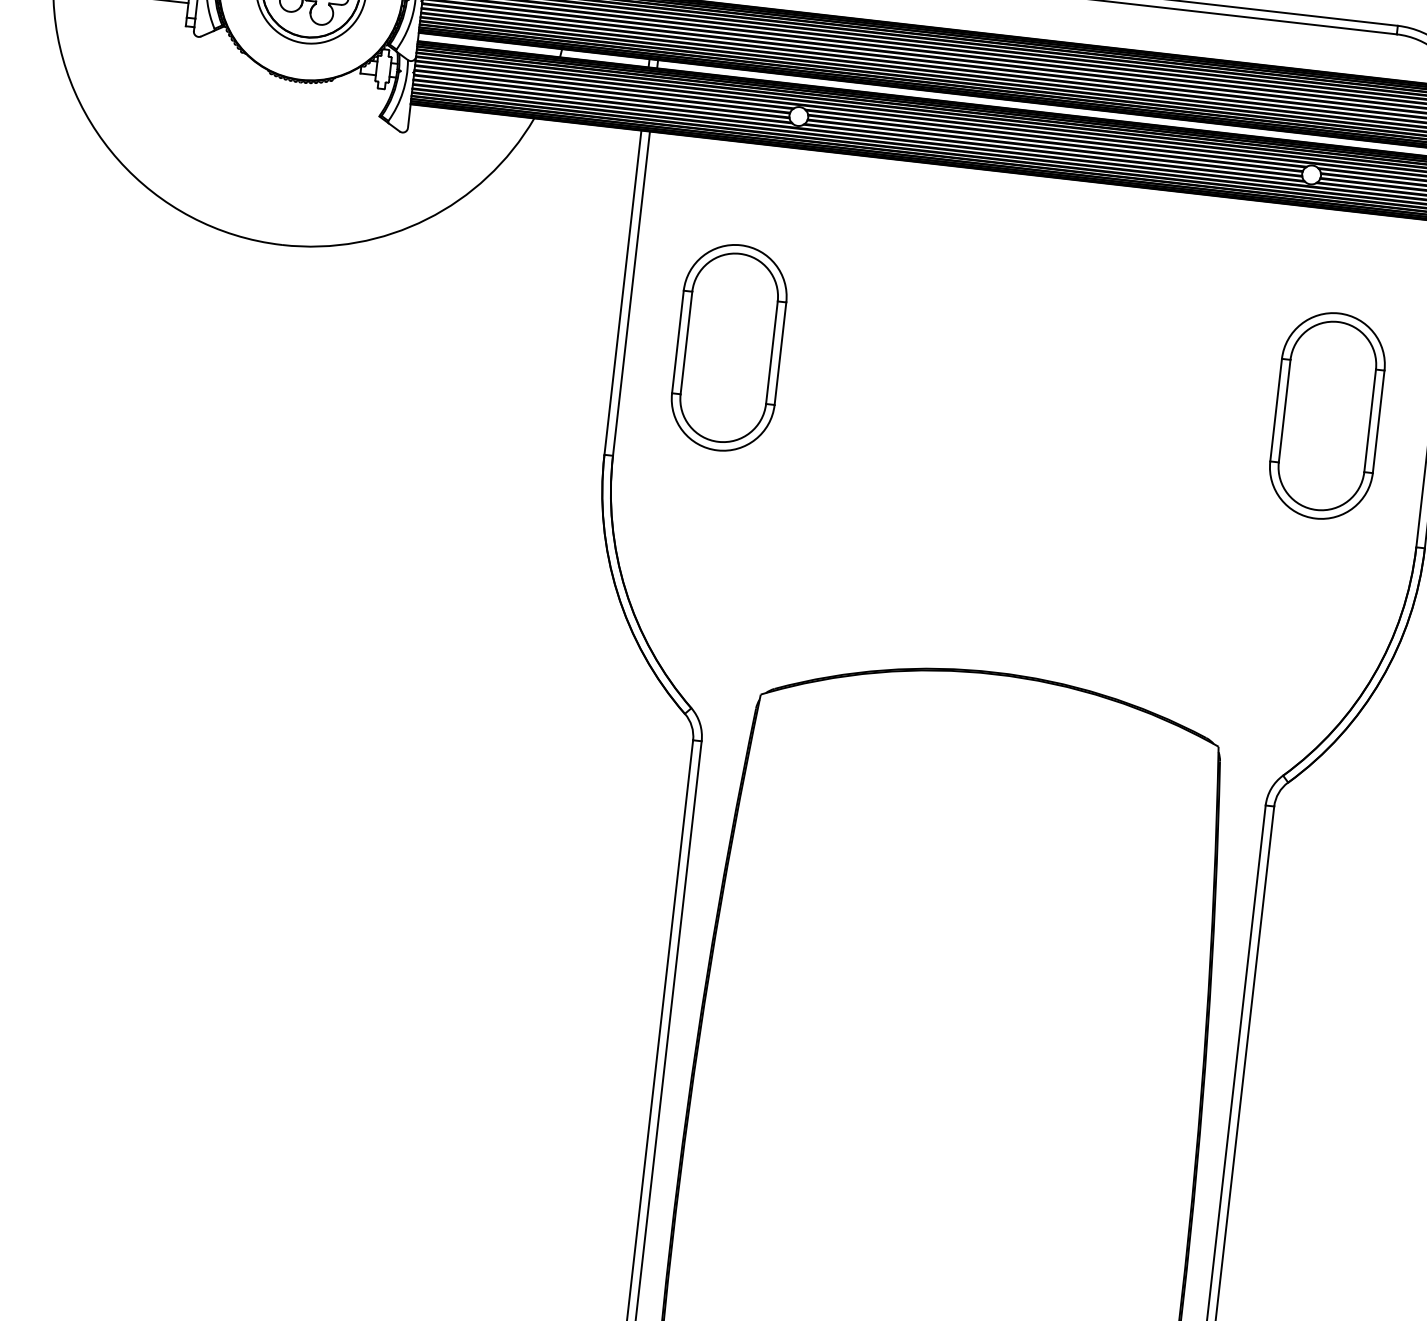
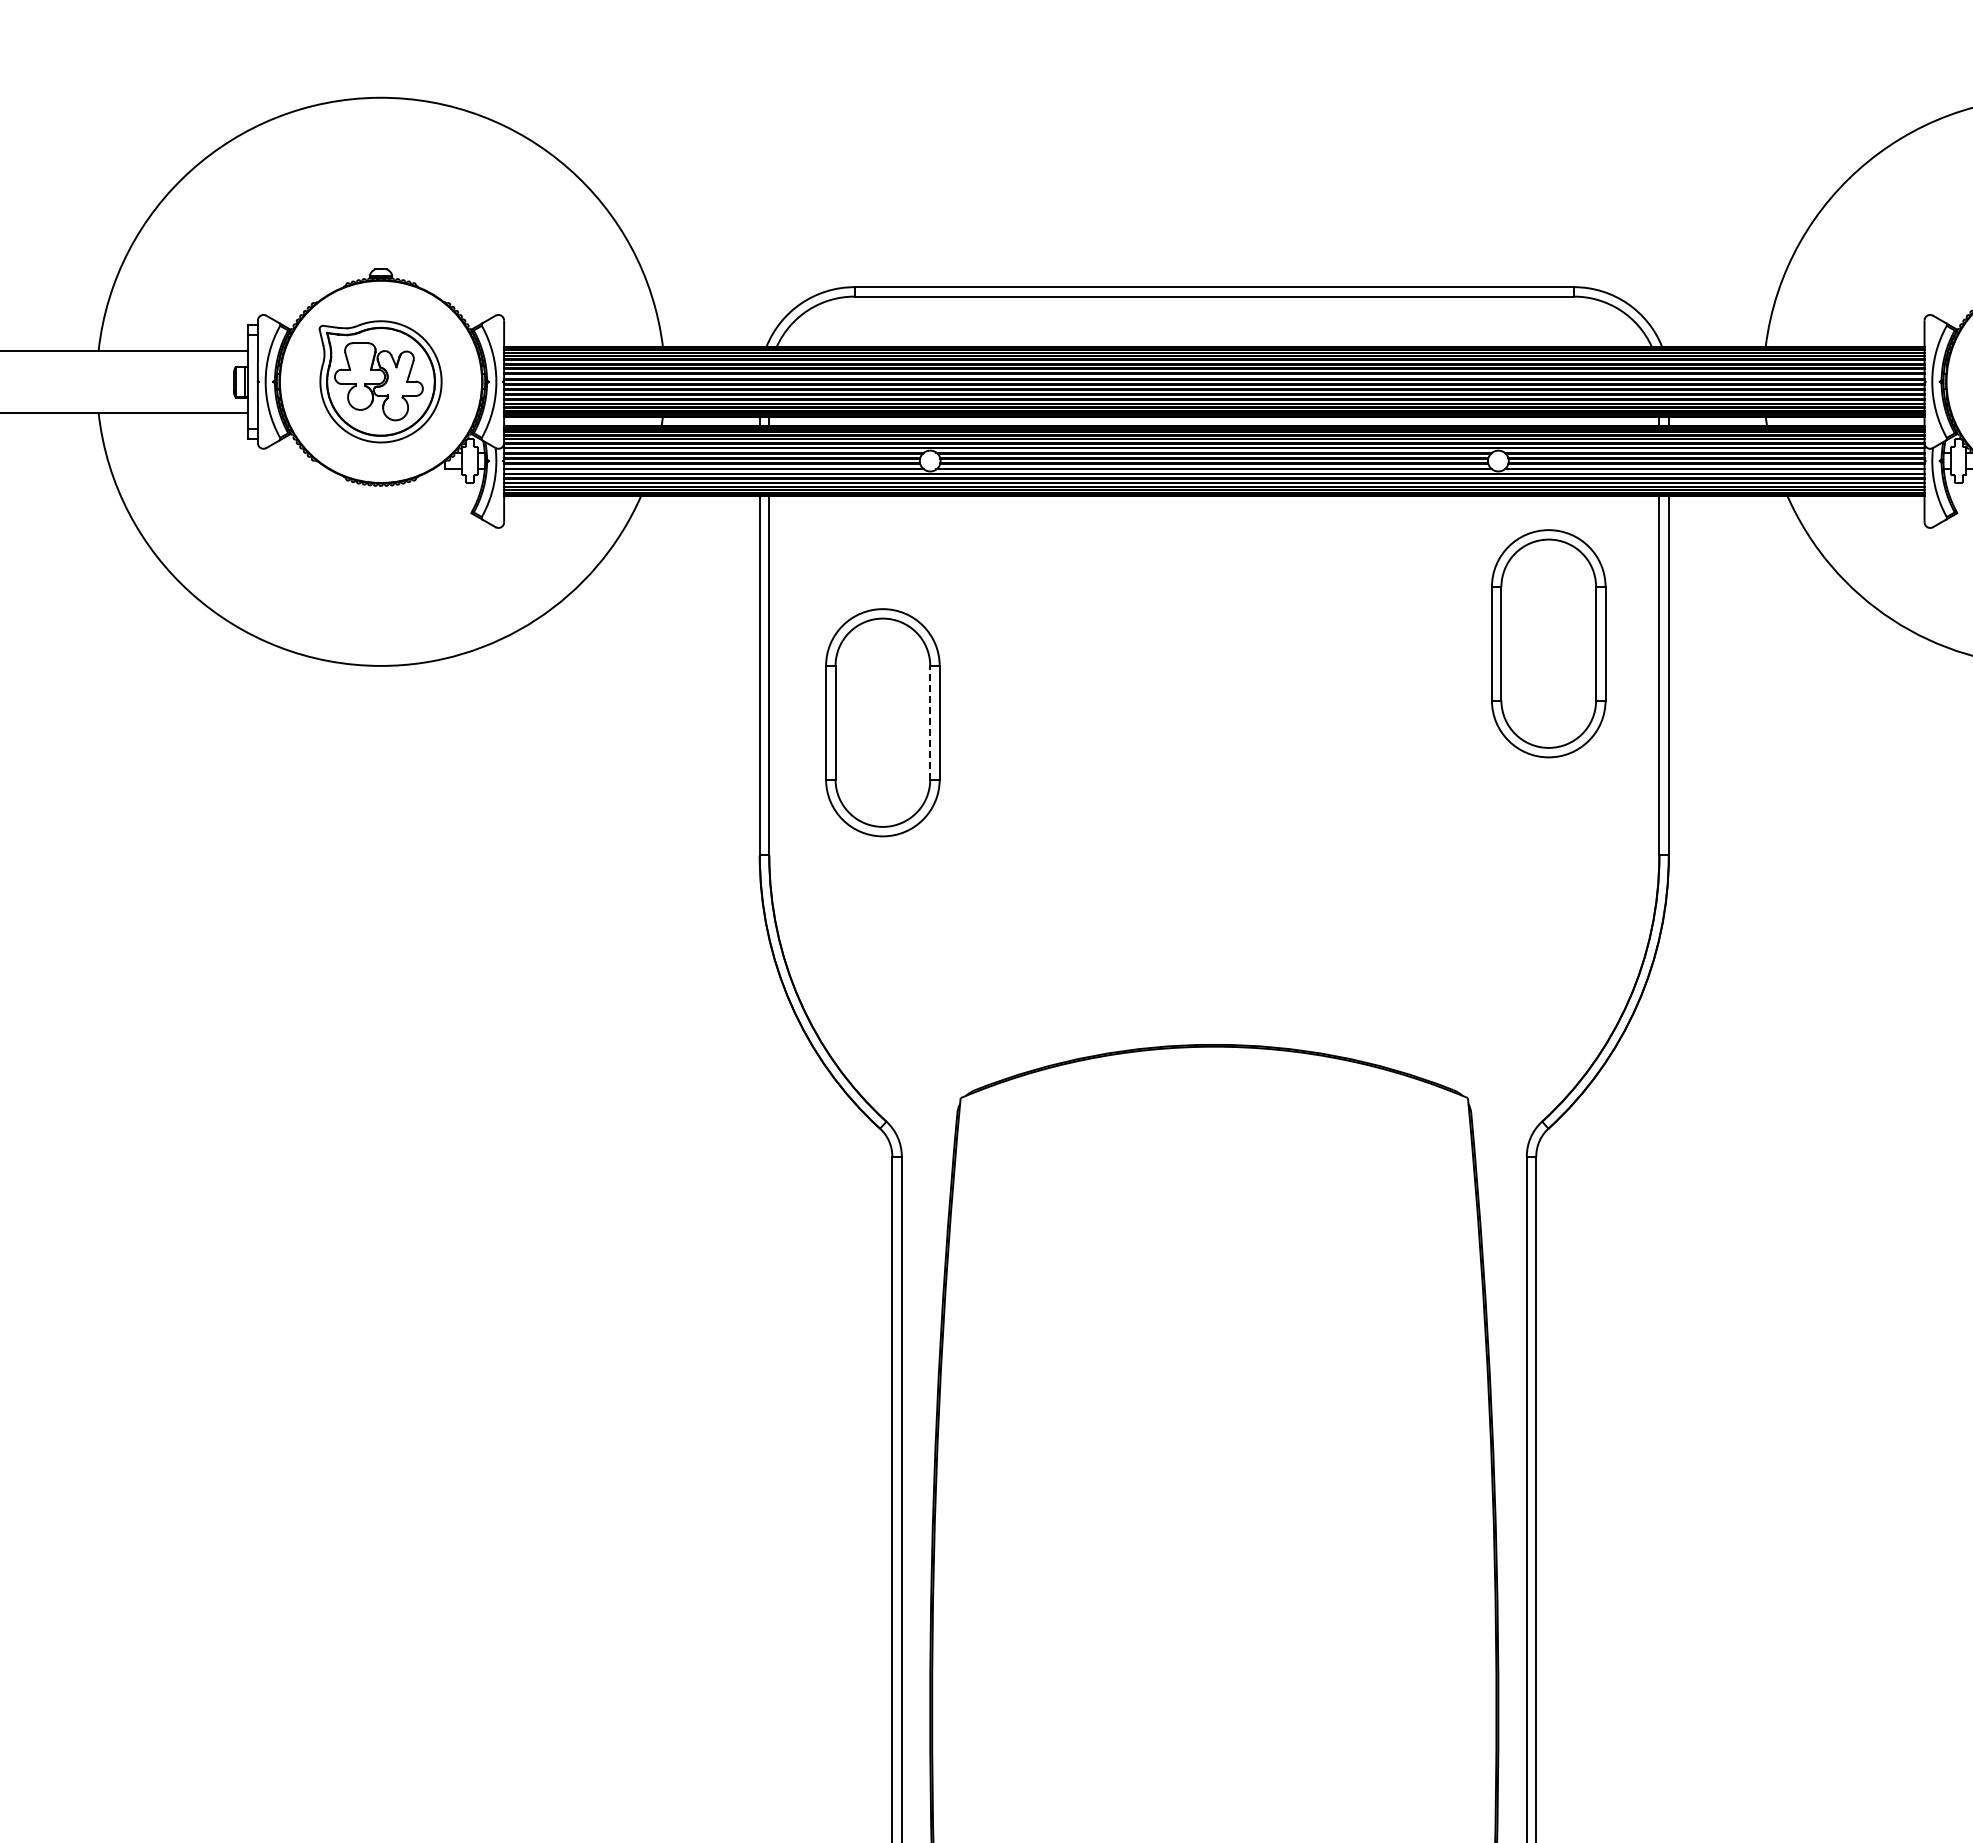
line: (772, 352) -> (930, 722), solid -> dashed
part: (1327, 415) -> (1548, 643), moved

